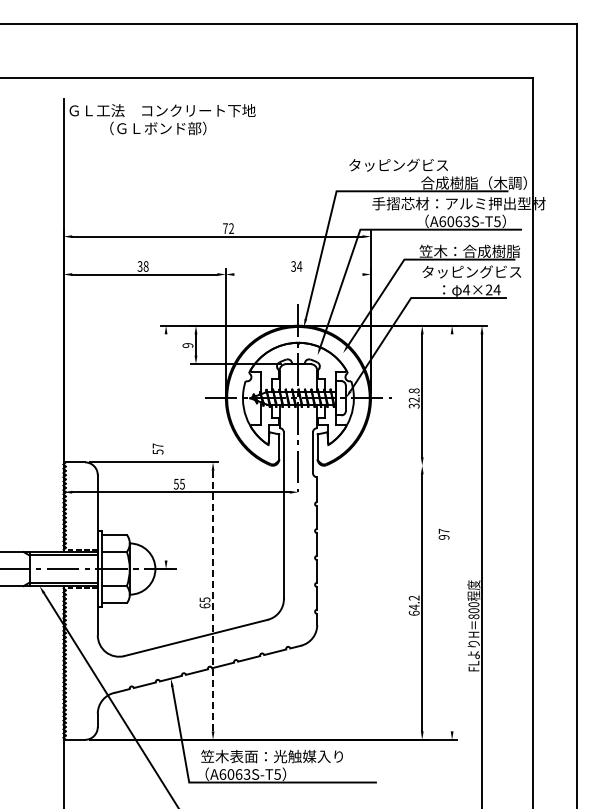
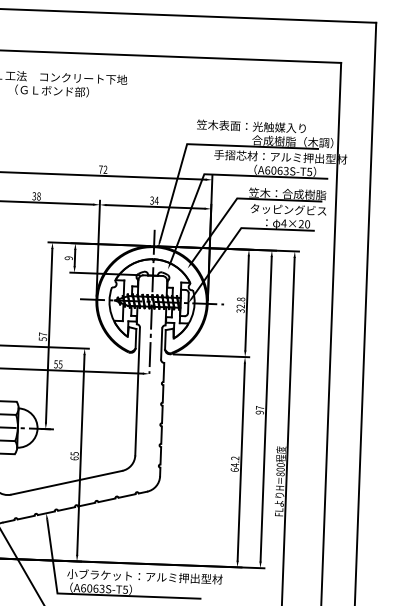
text: (419, 164) -> (251, 125), タッピングビス -> 笠木表面：光触媒入り
line: (298, 274) -> (155, 206), added
text: (496, 289) -> (307, 223), 4×24 -> 4×20
line: (166, 447) -> (49, 335), added
line: (378, 465) -> (211, 355), added
line: (452, 532) -> (266, 409), added
line: (213, 601) -> (81, 455), dashed -> solid
text: (302, 756) -> (145, 576), 笠木表面：光触媒入り -> 小ブラケット：アルミ押出型材

